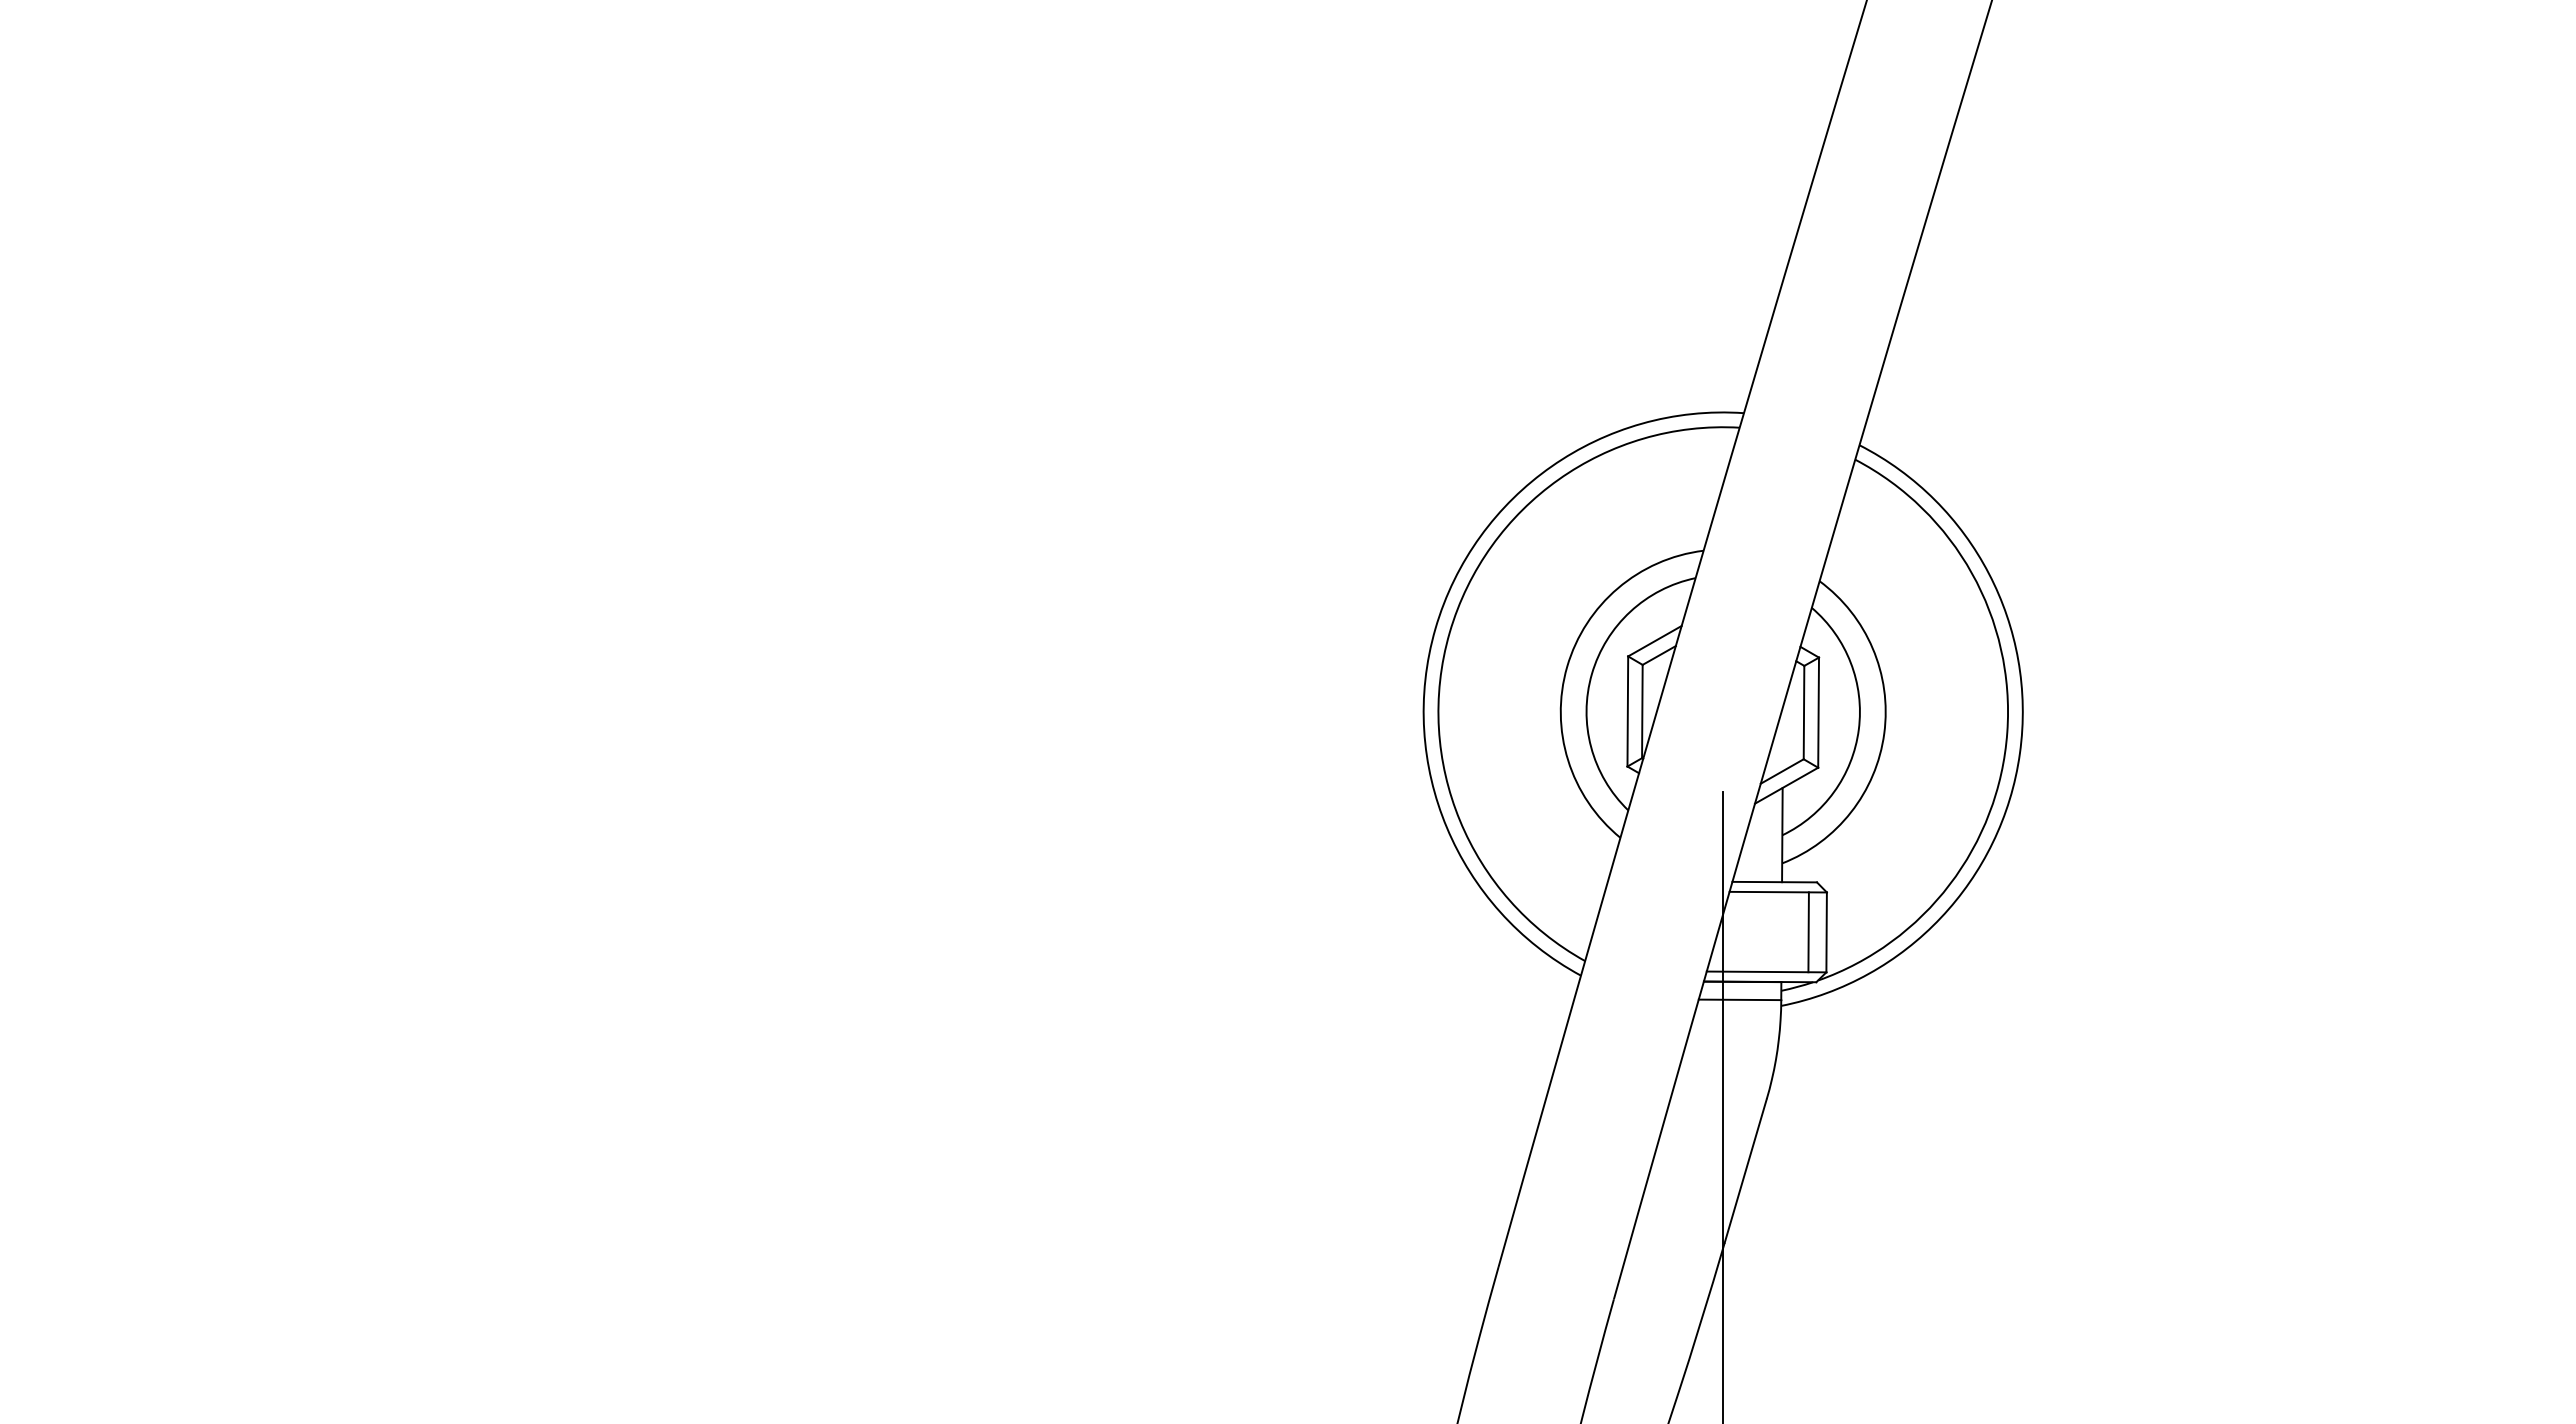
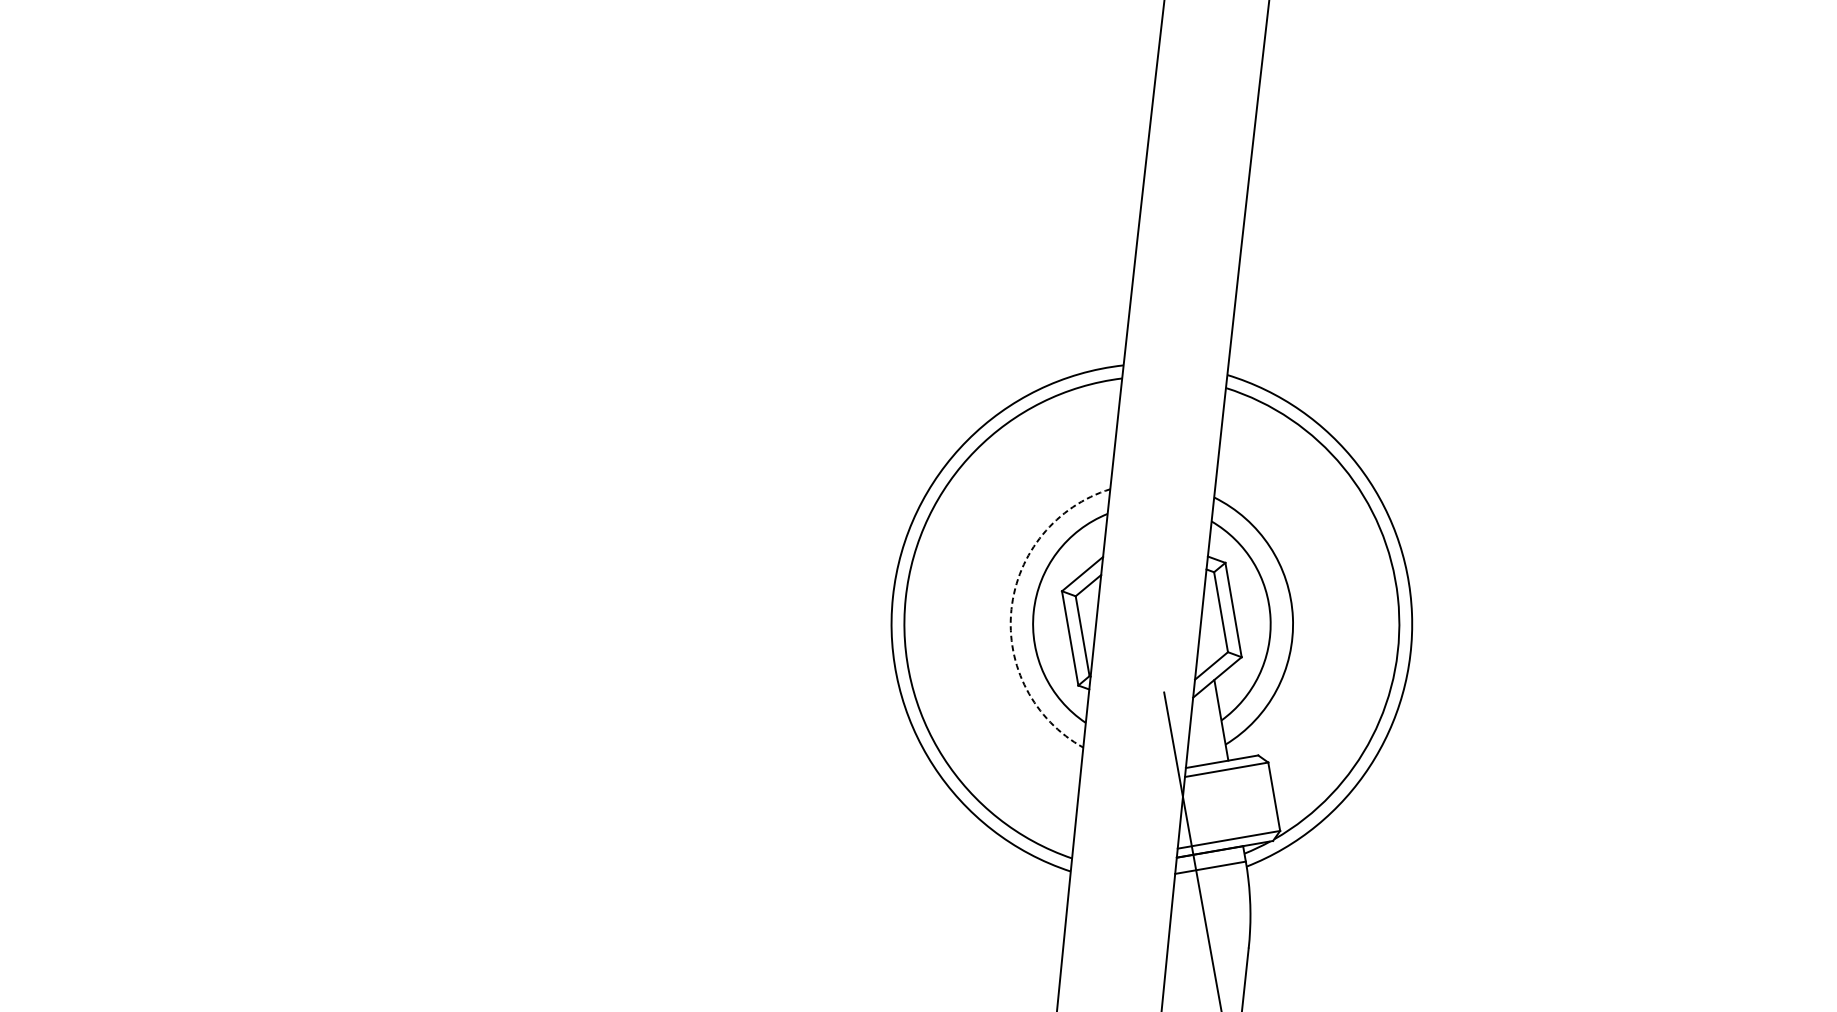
arc: (1567, 666) -> (1011, 609), solid -> dashed
line: (1808, 932) -> (1258, 799), removed

